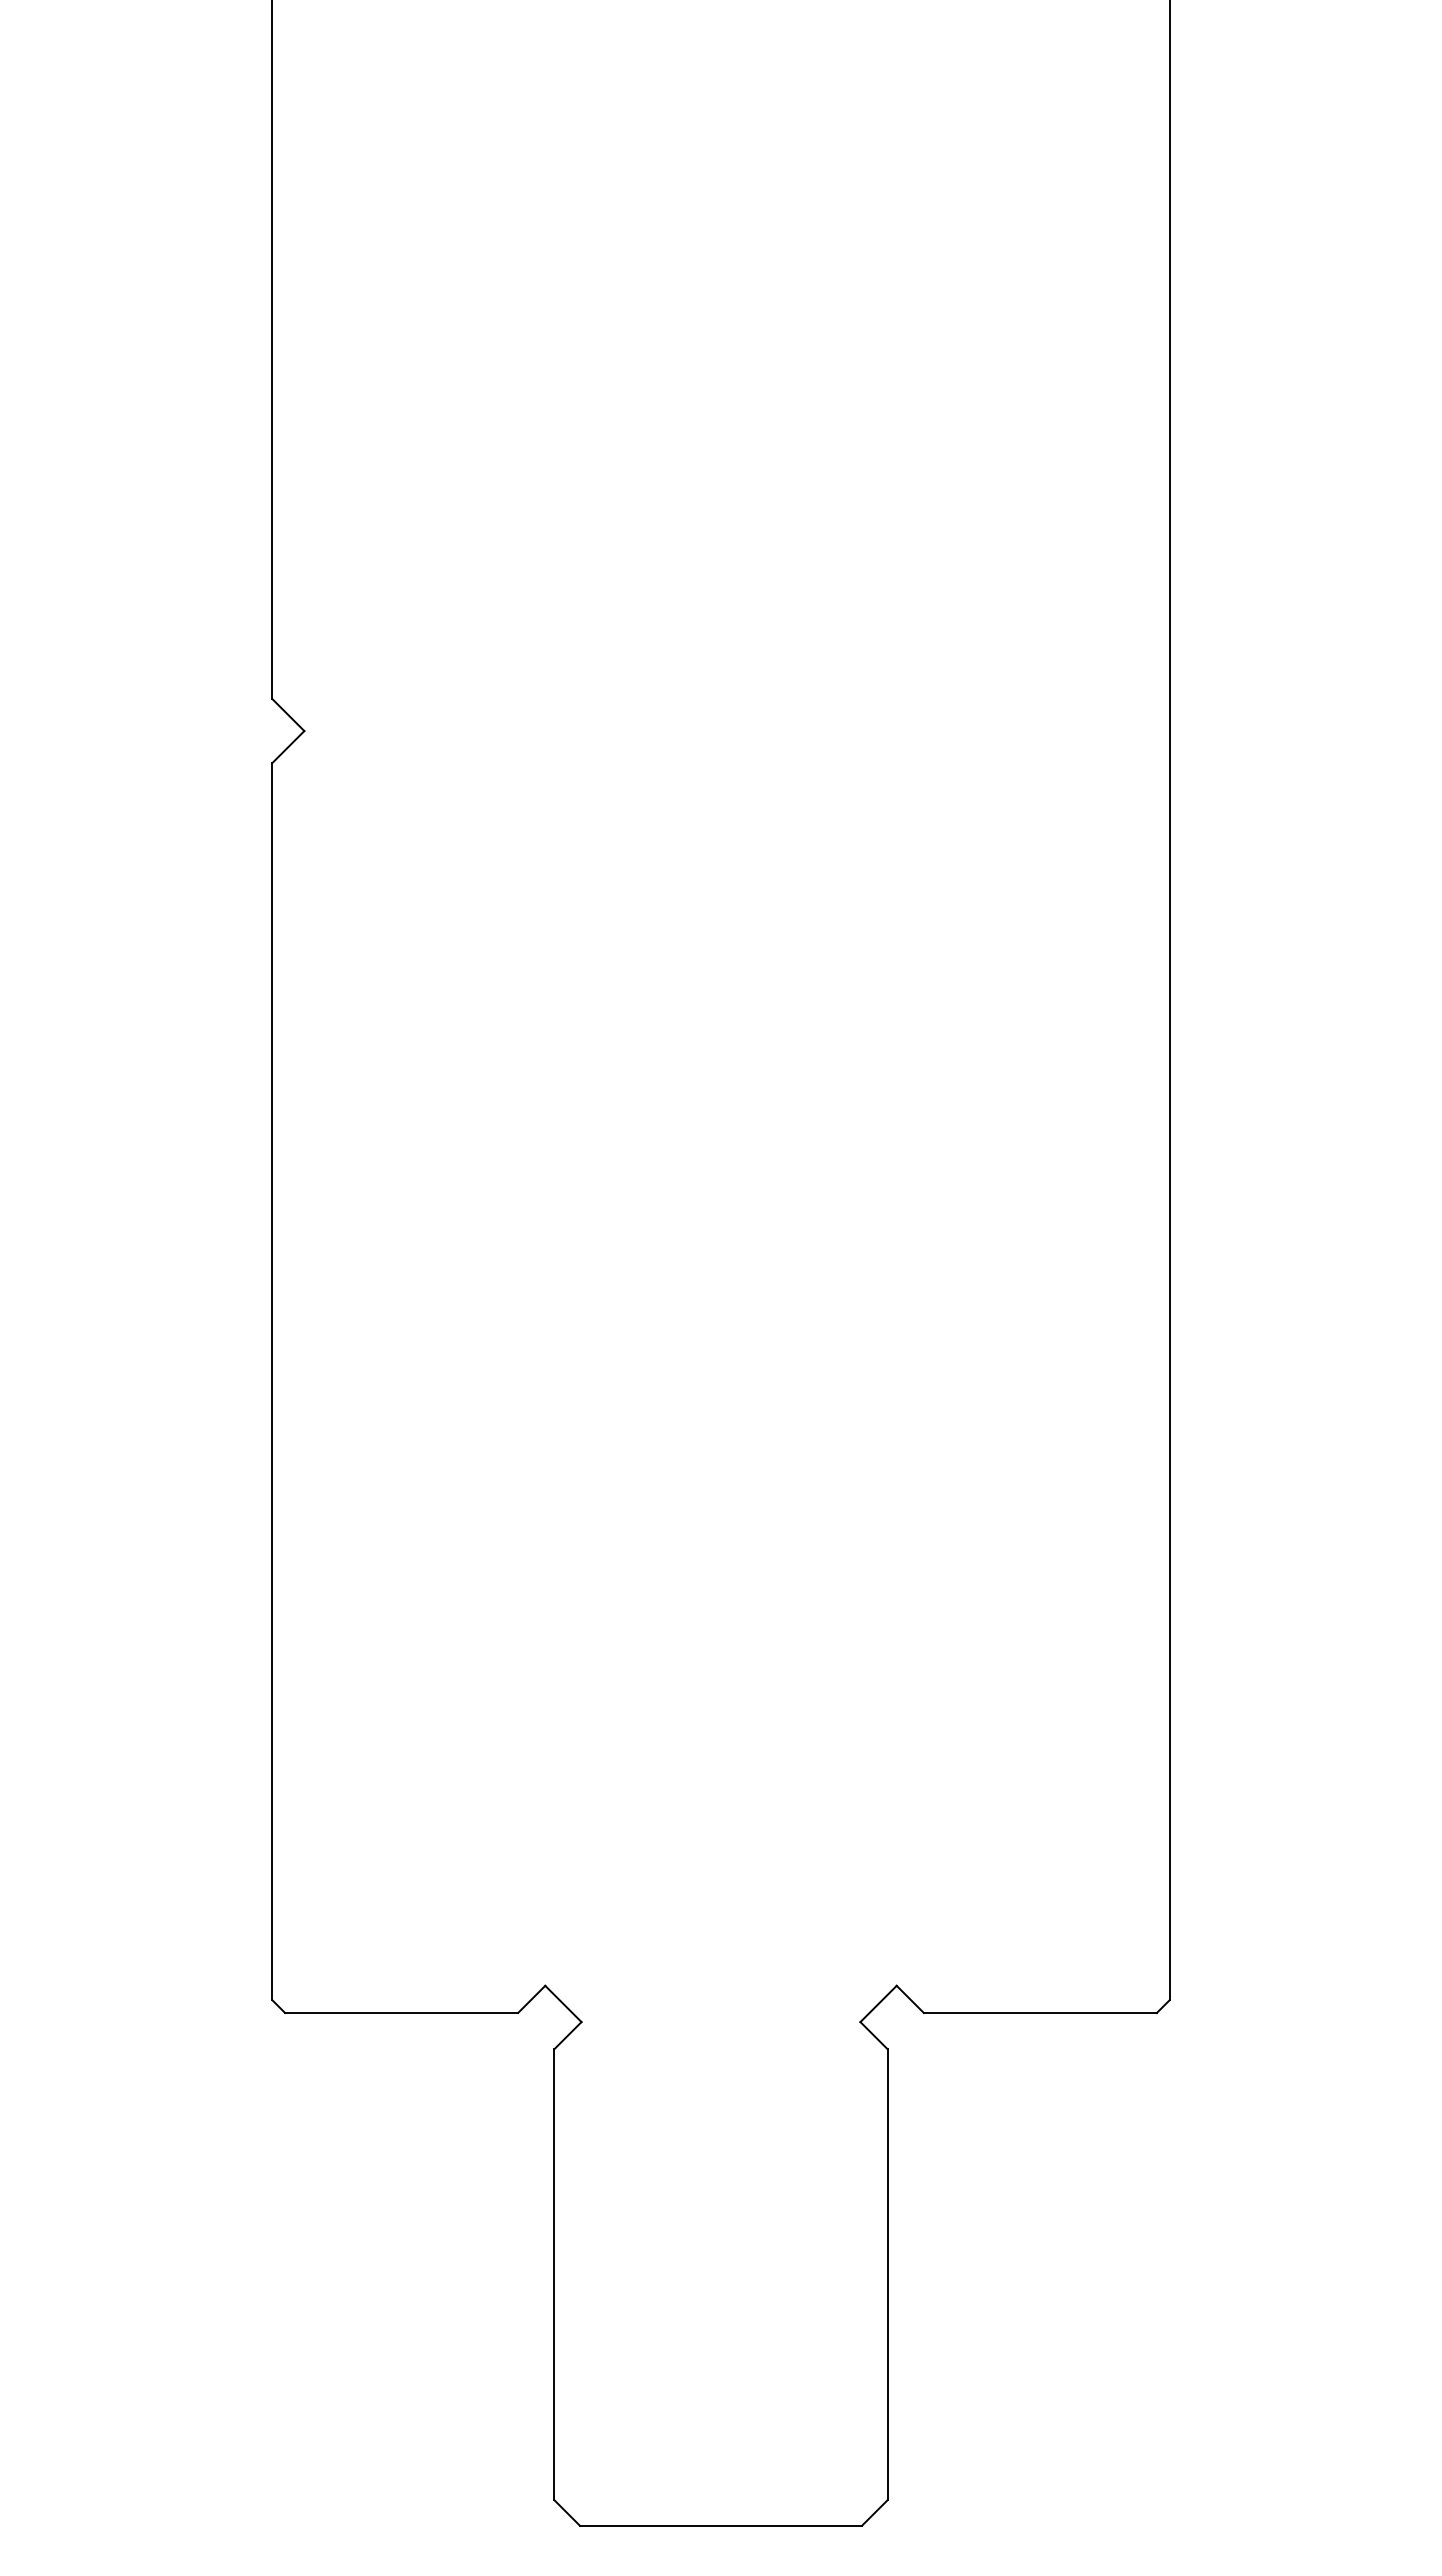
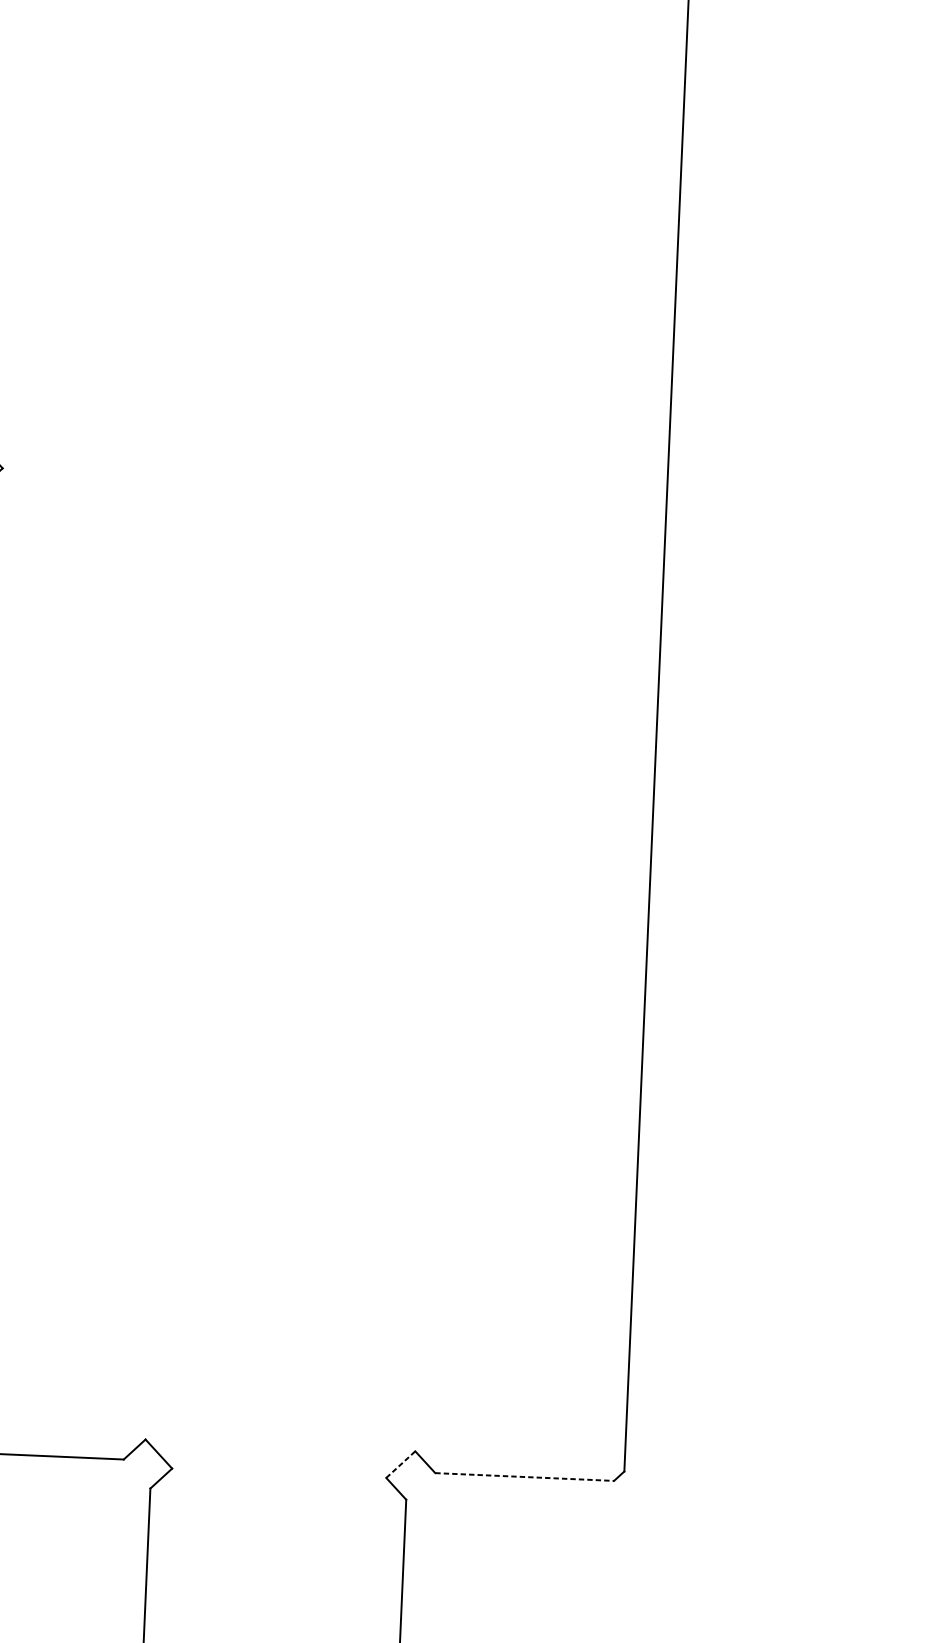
line: (878, 2003) -> (400, 1464), solid -> dashed
line: (1040, 2013) -> (524, 1477), solid -> dashed

